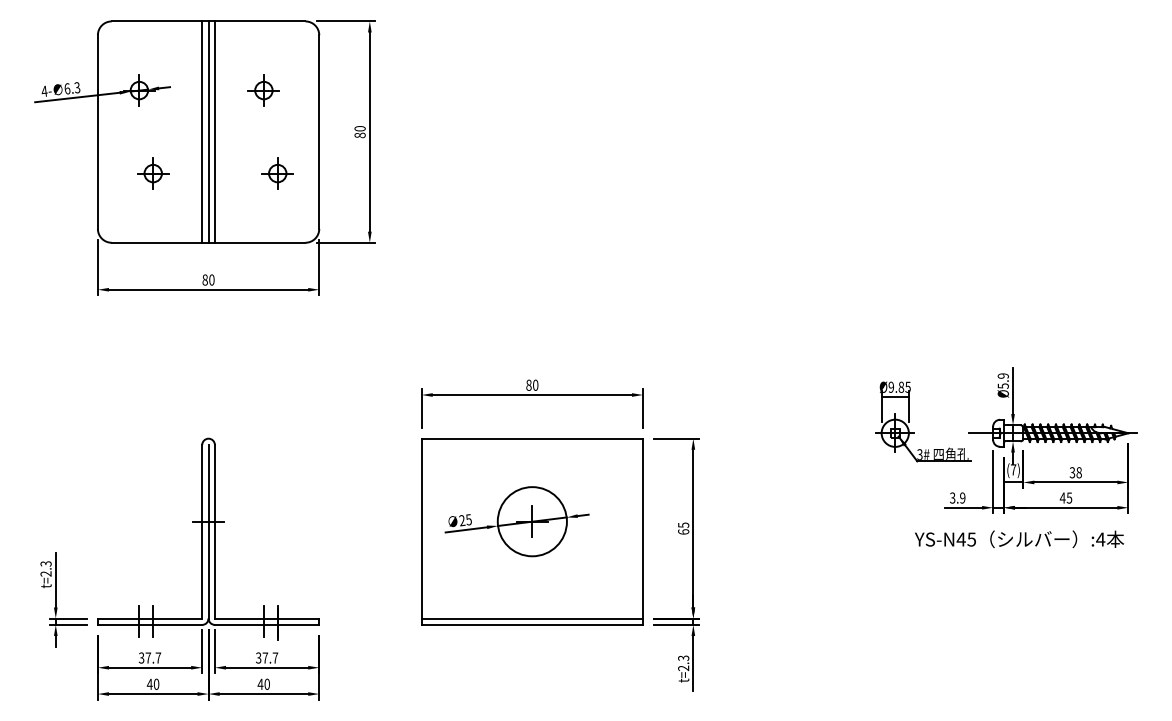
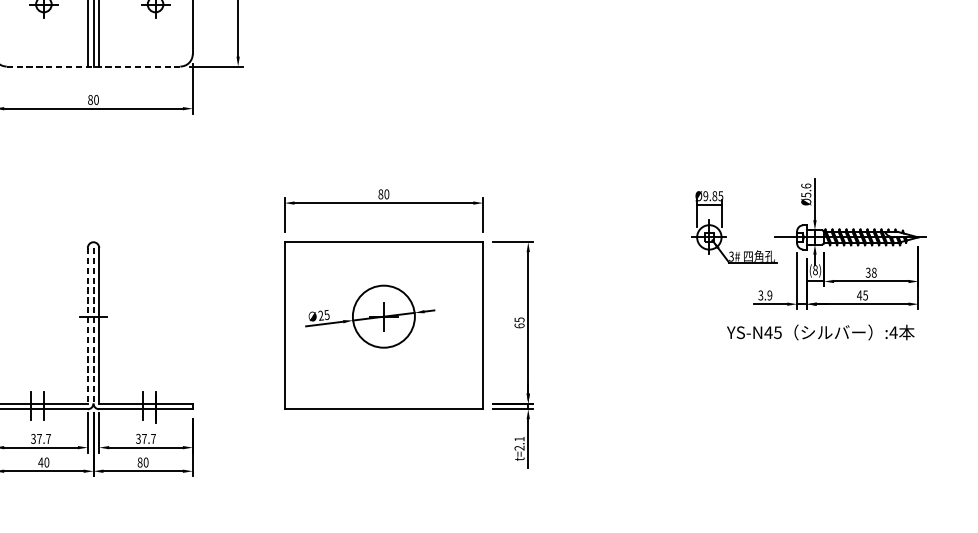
line: (208, 242) -> (93, 66), solid -> dashed
text: (1002, 375) -> (805, 185), Ø5.9 -> Ø5.6
text: (1013, 469) -> (815, 269), (7) -> (8)
line: (202, 531) -> (88, 325), solid -> dashed
line: (208, 531) -> (93, 325), solid -> dashed
line: (532, 618) -> (384, 403), removed
text: (683, 657) -> (519, 438), t=2.3 -> t=2.1
text: (260, 683) -> (140, 461), 40 -> 80

